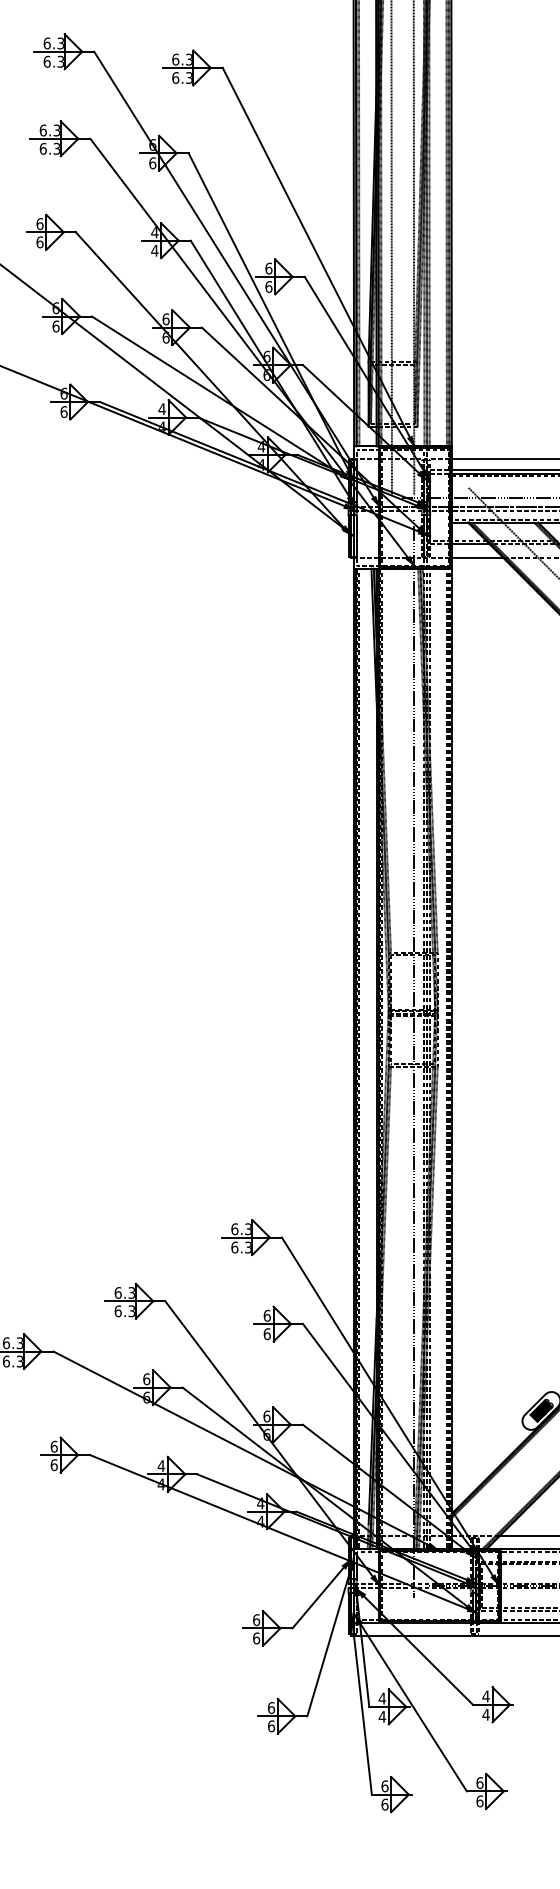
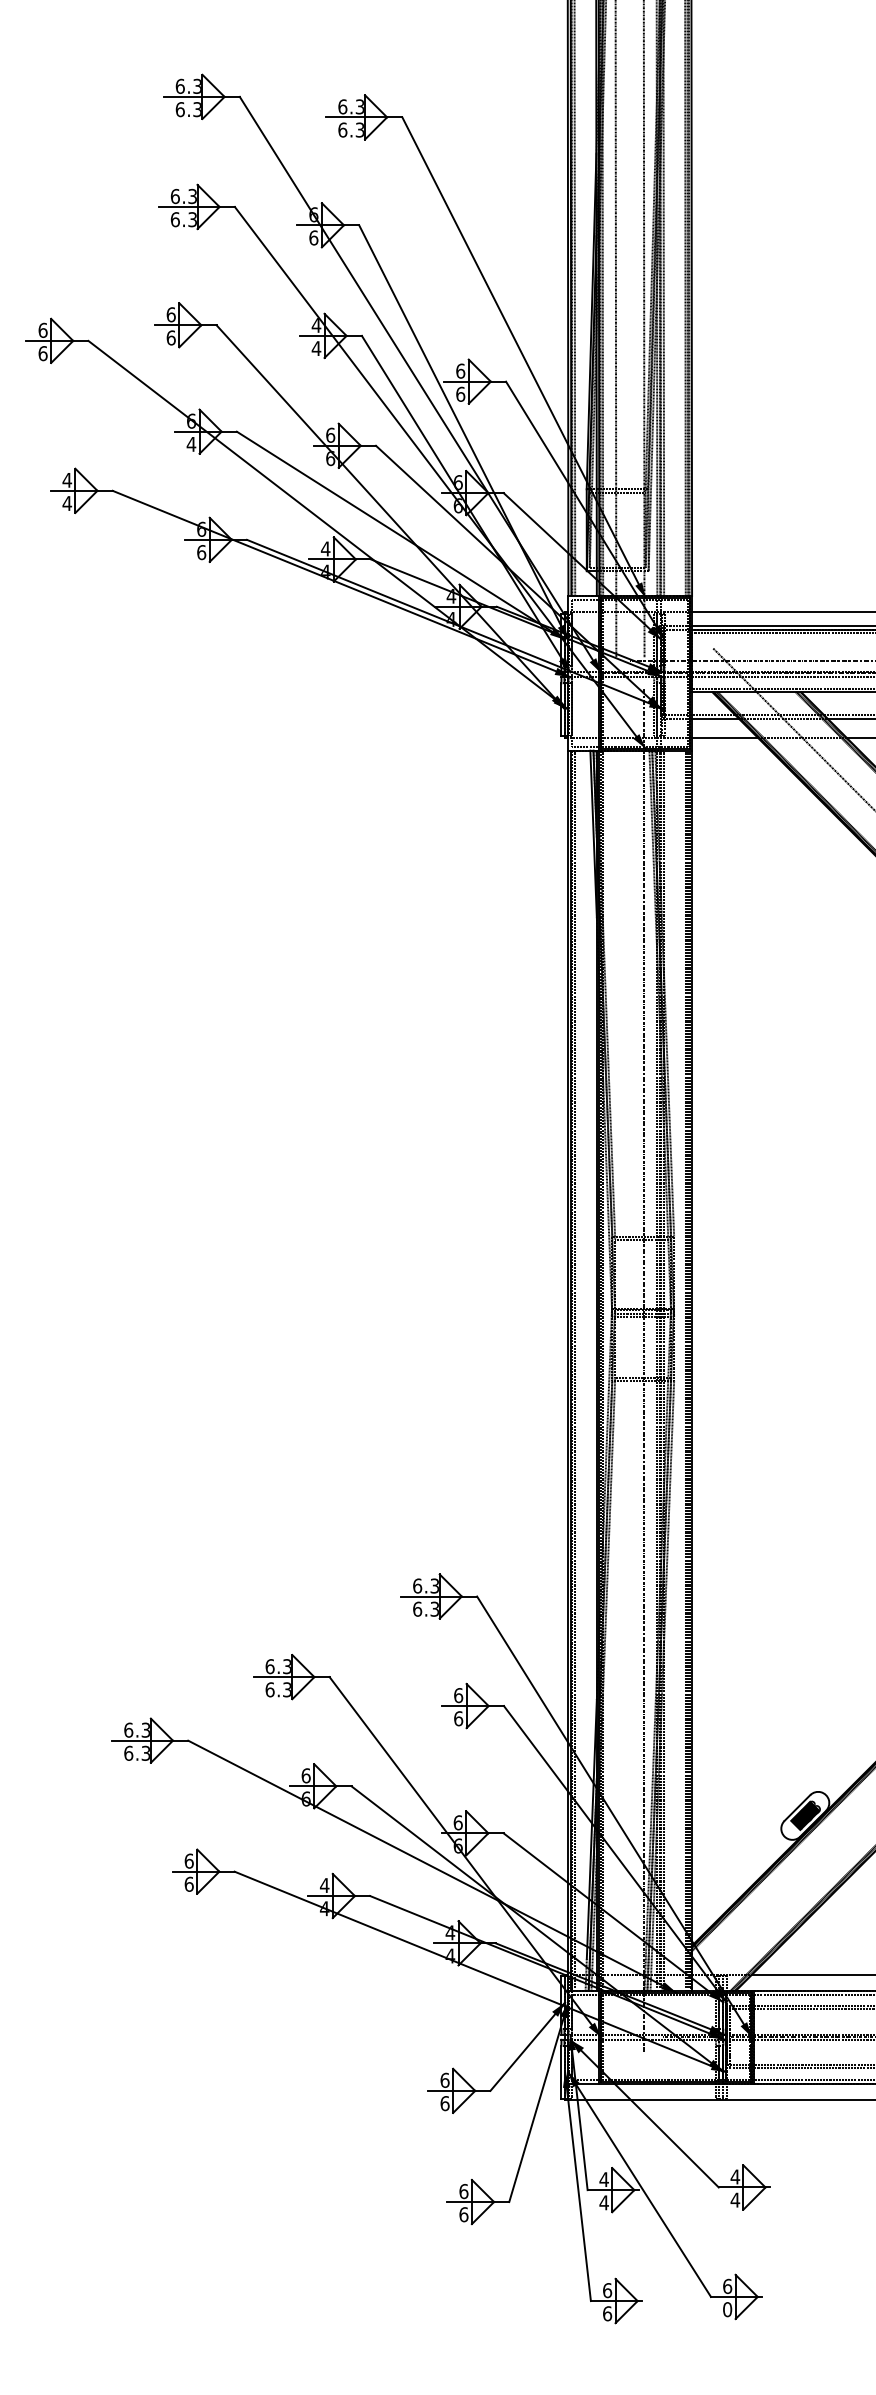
text: (56, 325) -> (191, 443), 6 -> 4
text: (479, 1801) -> (727, 2309), 6 -> 0

